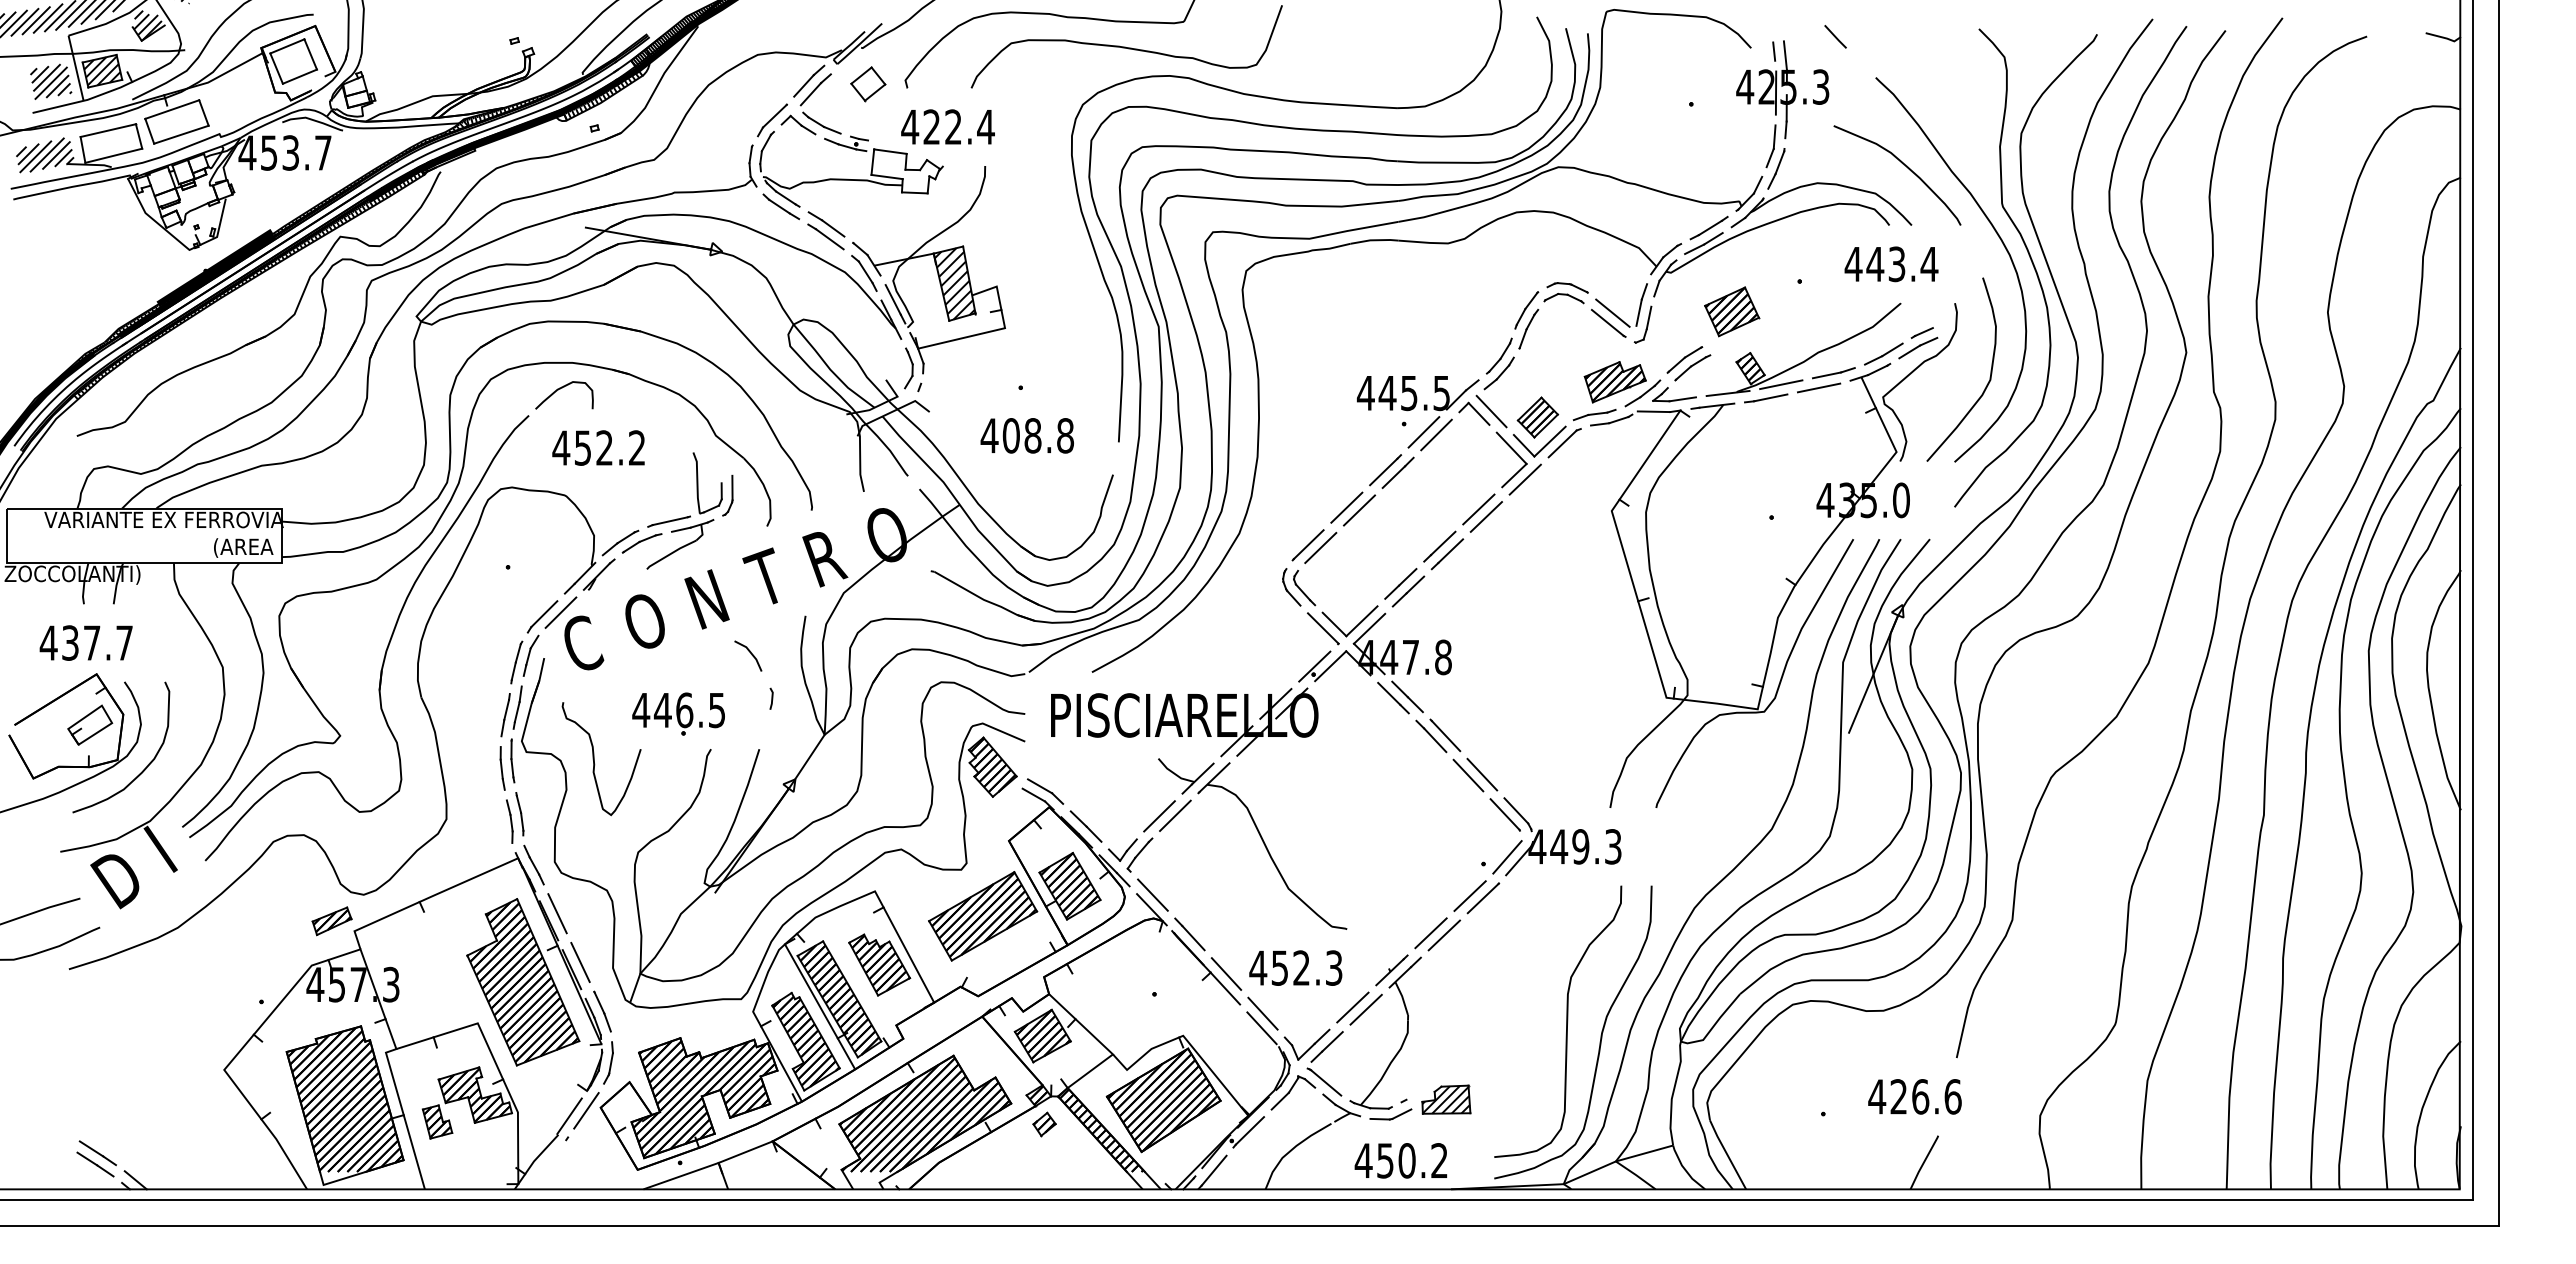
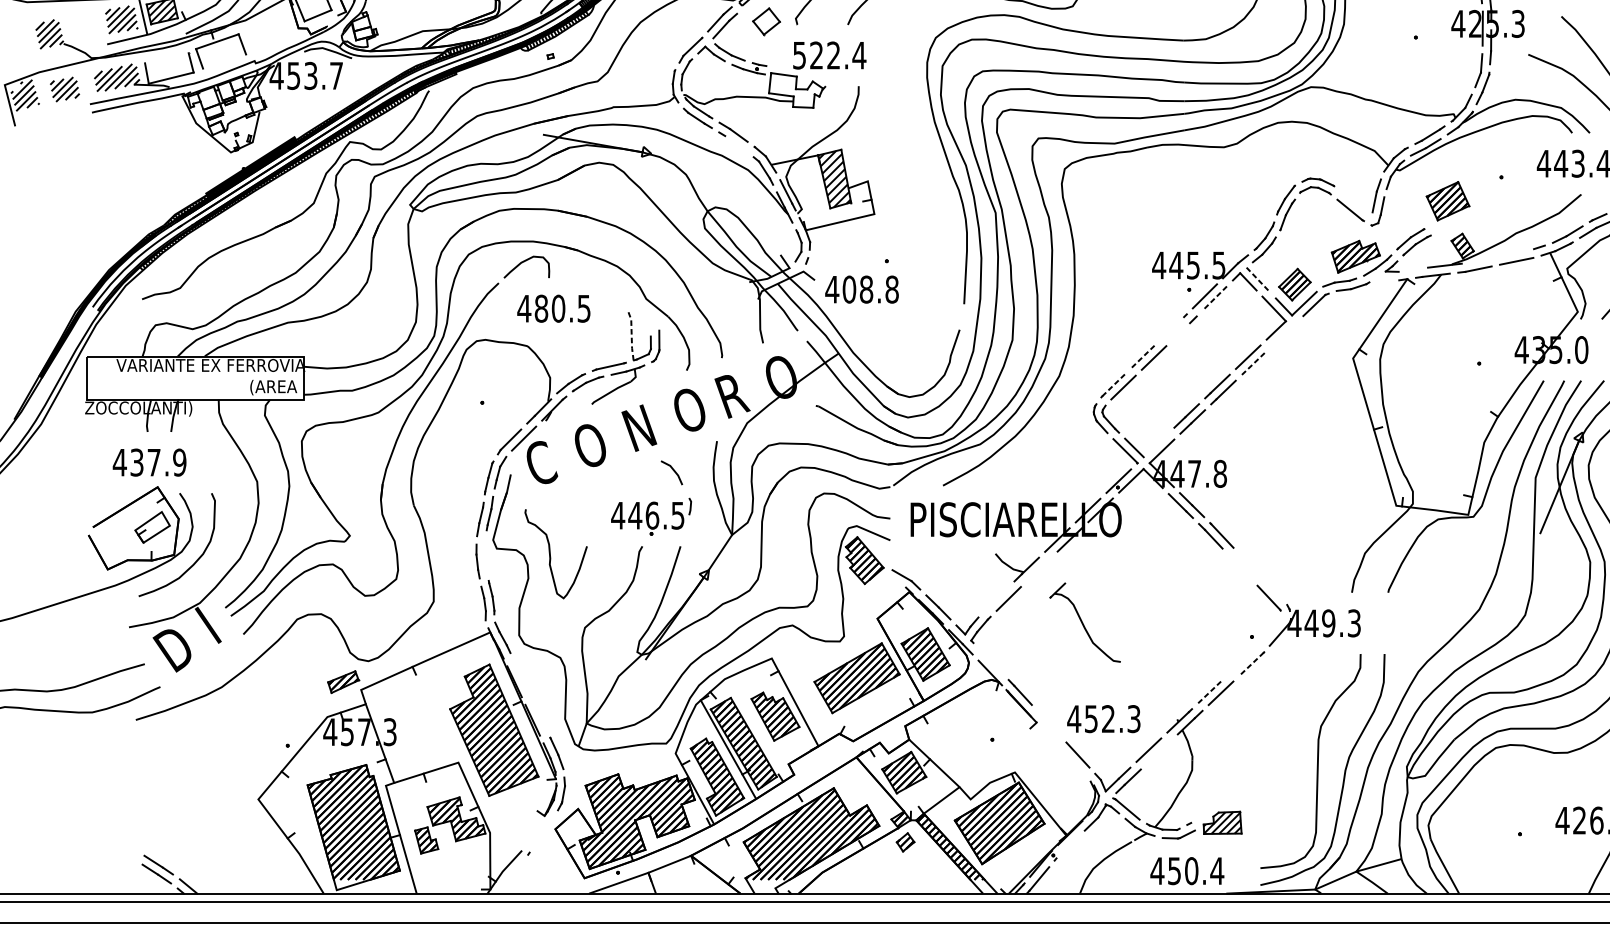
text: (910, 126) -> (799, 55), 422.4 -> 522.4
line: (107, 130) -> (166, 58), removed
line: (181, 134) -> (224, 61), removed
line: (829, 239) -> (735, 144), removed
line: (1612, 312) -> (1353, 201), removed
line: (1826, 375) -> (1522, 251), removed
line: (1781, 384) -> (1487, 258), removed
line: (1682, 399) -> (1408, 270), removed
line: (1491, 411) -> (1258, 279), solid -> dashed
line: (1653, 411) -> (1386, 279), removed
text: (1026, 435) -> (861, 289), moved
line: (1436, 435) -> (1214, 298), solid -> dashed
text: (609, 447) -> (562, 308), 452.2 -> 480.5
line: (1383, 471) -> (1173, 327), removed
line: (1393, 476) -> (1180, 331), removed
line: (1524, 479) -> (1284, 333), removed
line: (697, 482) -> (631, 335), solid -> dashed
line: (1346, 507) -> (1143, 355), solid -> dashed
line: (1486, 516) -> (1254, 362), solid -> dashed
line: (1308, 544) -> (1113, 384), solid -> dashed
text: (766, 575) -> (686, 409), T -> O
line: (1361, 621) -> (1155, 445), removed
text: (124, 642) -> (179, 462), 437.7 -> 437.9
part: (678, 713) -> (647, 518), moved
part: (512, 760) -> (485, 555), removed
line: (1482, 774) -> (1251, 566), removed
line: (1468, 775) -> (1240, 567), removed
line: (1033, 794) -> (896, 582), removed
line: (1516, 810) -> (1277, 594), removed
line: (1159, 816) -> (996, 599), removed
part: (1272, 845) -> (1085, 622), size x0.6
line: (1507, 857) -> (1270, 631), removed
line: (1152, 894) -> (990, 660), removed
line: (1469, 895) -> (1240, 661), removed
line: (1482, 898) -> (1251, 664), solid -> dashed
line: (557, 913) -> (521, 675), removed
line: (1431, 933) -> (1210, 691), solid -> dashed
line: (580, 962) -> (539, 714), removed
line: (1226, 973) -> (1049, 723), removed
line: (1225, 988) -> (1048, 735), removed
line: (1365, 1009) -> (1158, 751), removed
line: (1261, 1028) -> (1076, 766), removed
line: (586, 1110) -> (544, 831), removed
line: (569, 1116) -> (530, 836), removed
line: (1249, 1130) -> (1067, 847), removed
text: (1439, 1160) -> (1217, 870), 450.2 -> 450.4

